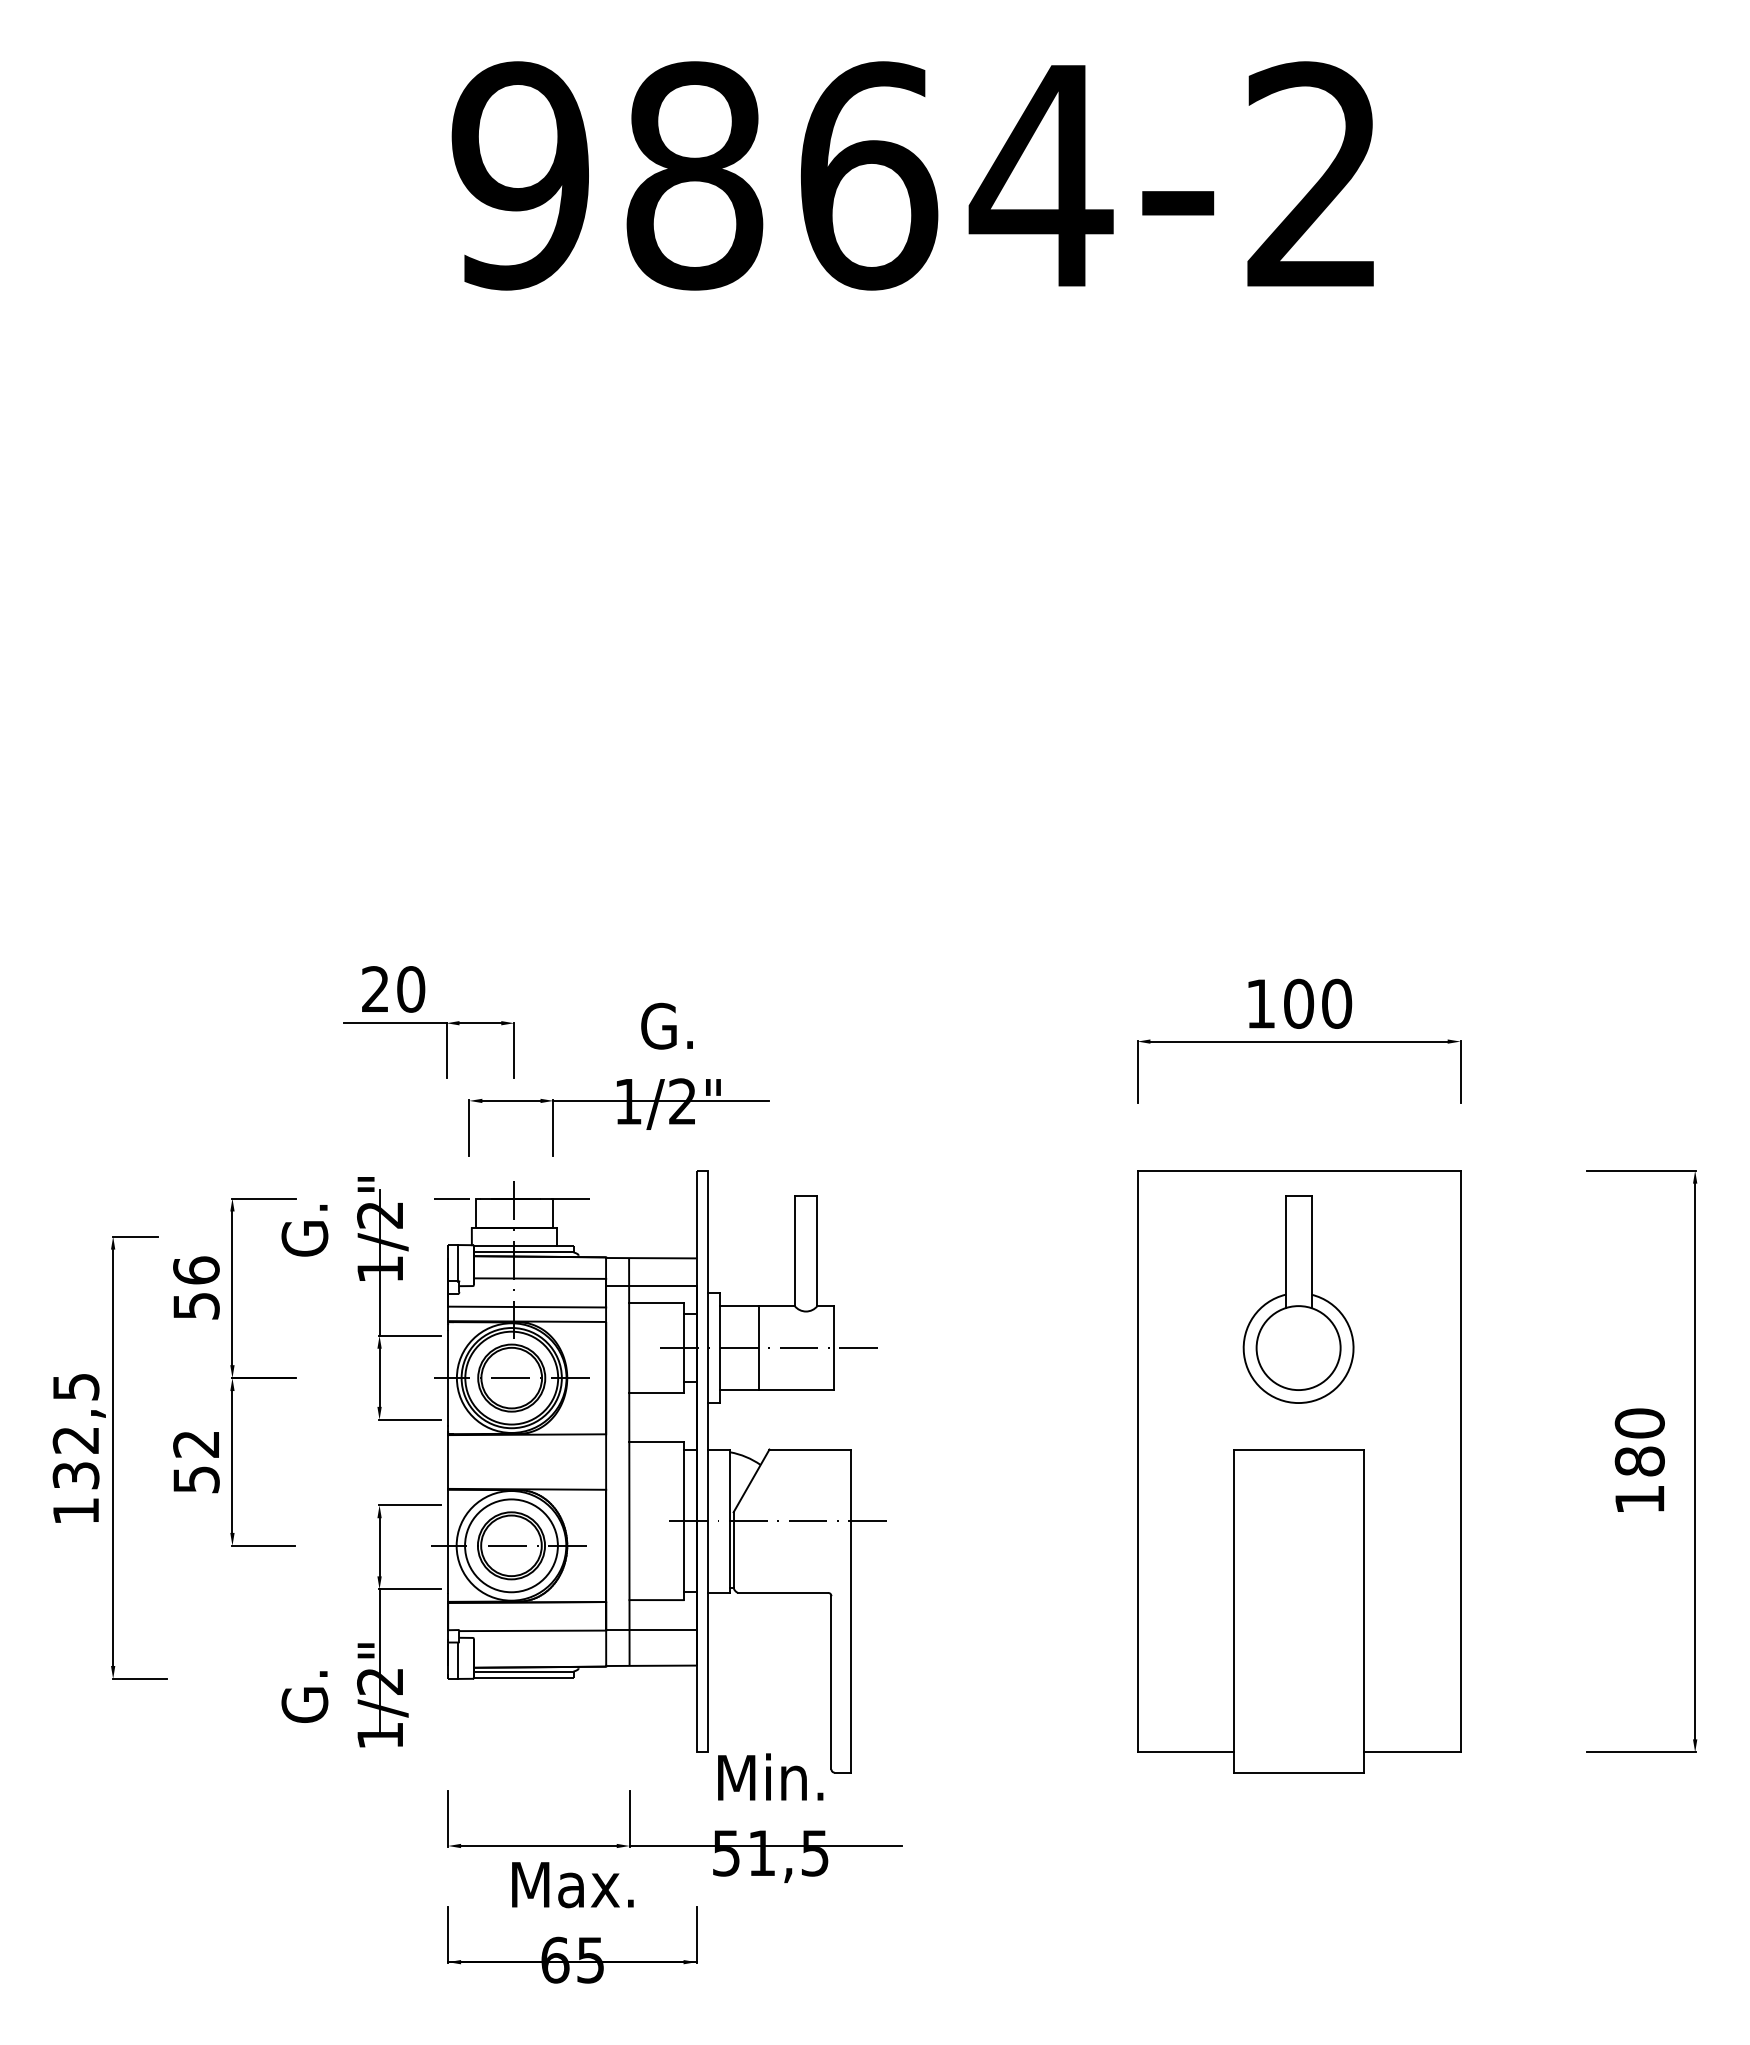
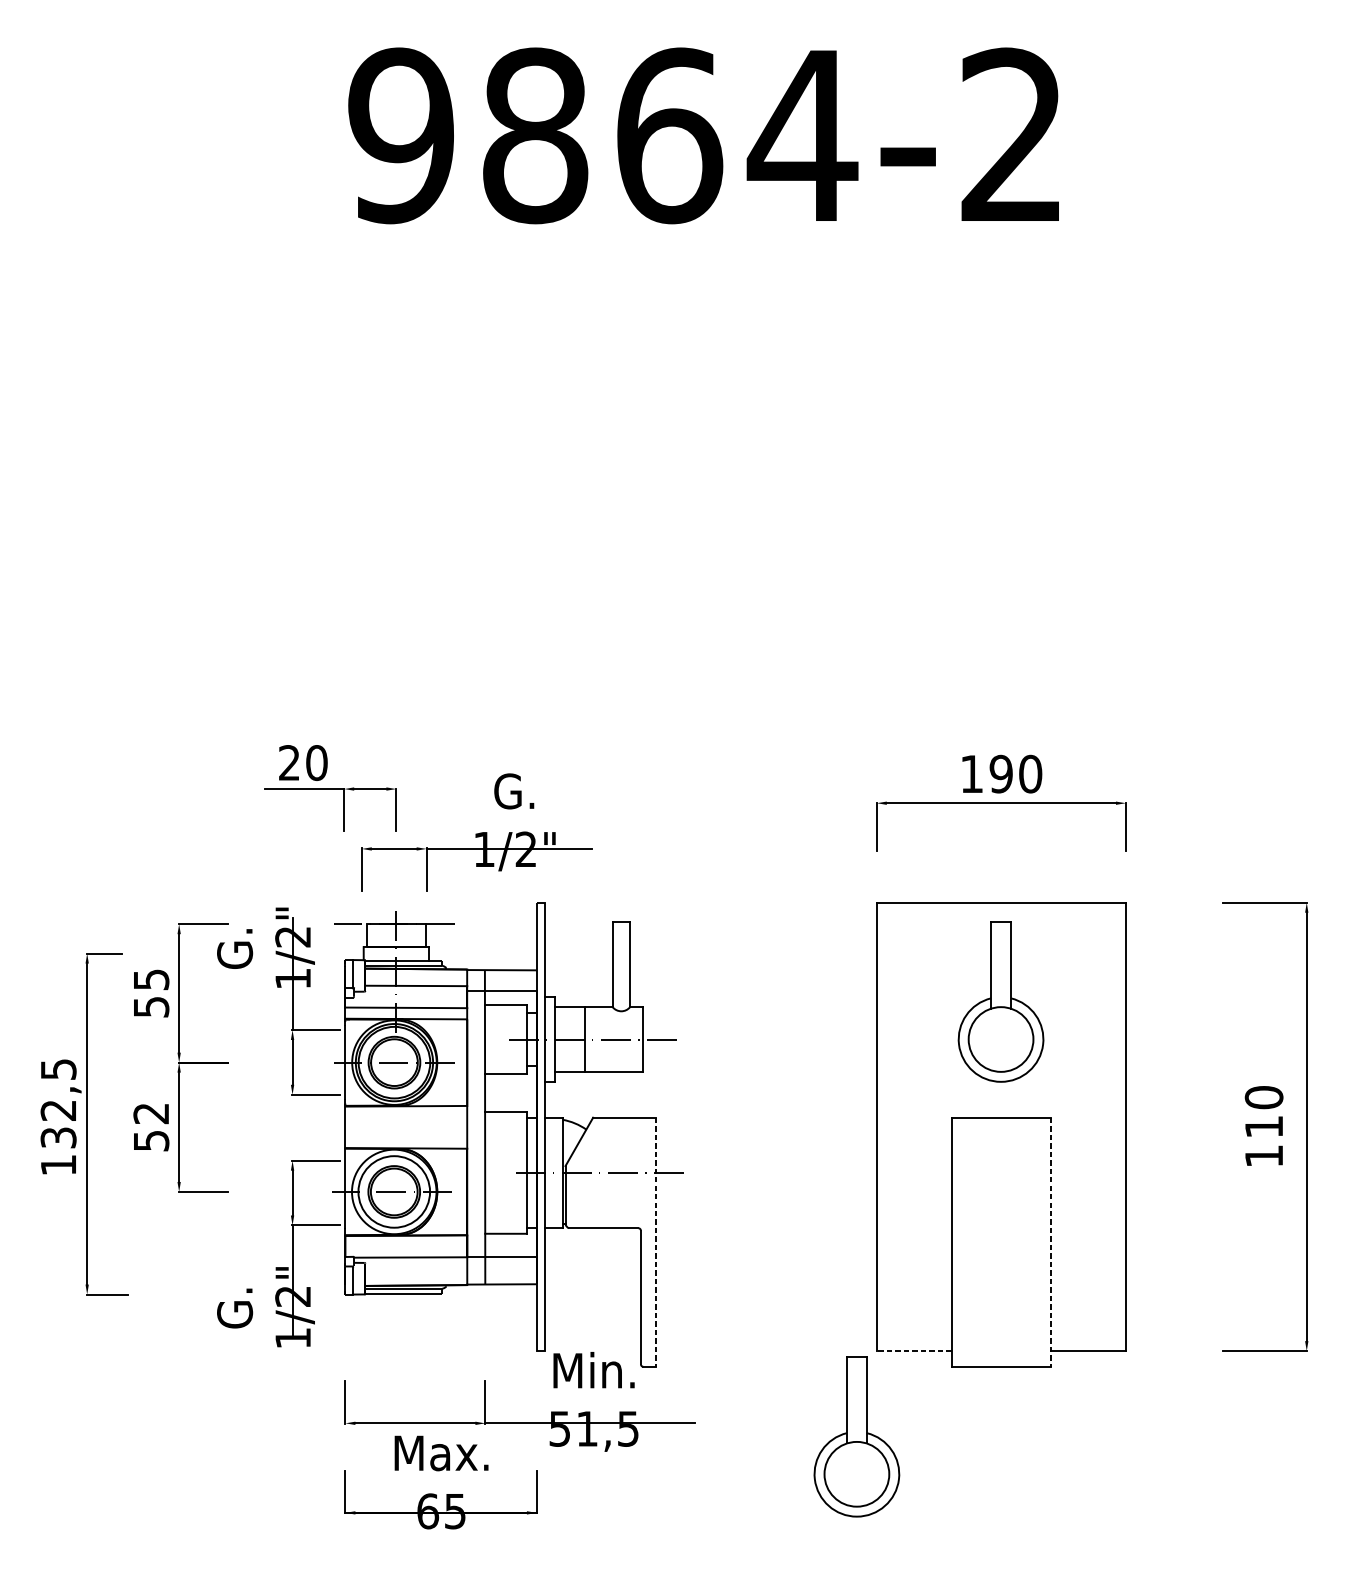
text: (1298, 1003) -> (1000, 773), 100 -> 190
text: (196, 1270) -> (151, 979), 56 -> 55
text: (1639, 1461) -> (1263, 1126), 180 -> 110
line: (850, 1611) -> (655, 1242), solid -> dashed
line: (1363, 1611) -> (1051, 1242), solid -> dashed
line: (1185, 1752) -> (913, 1351), solid -> dashed
part: (1111, 1863) -> (856, 1436), added

